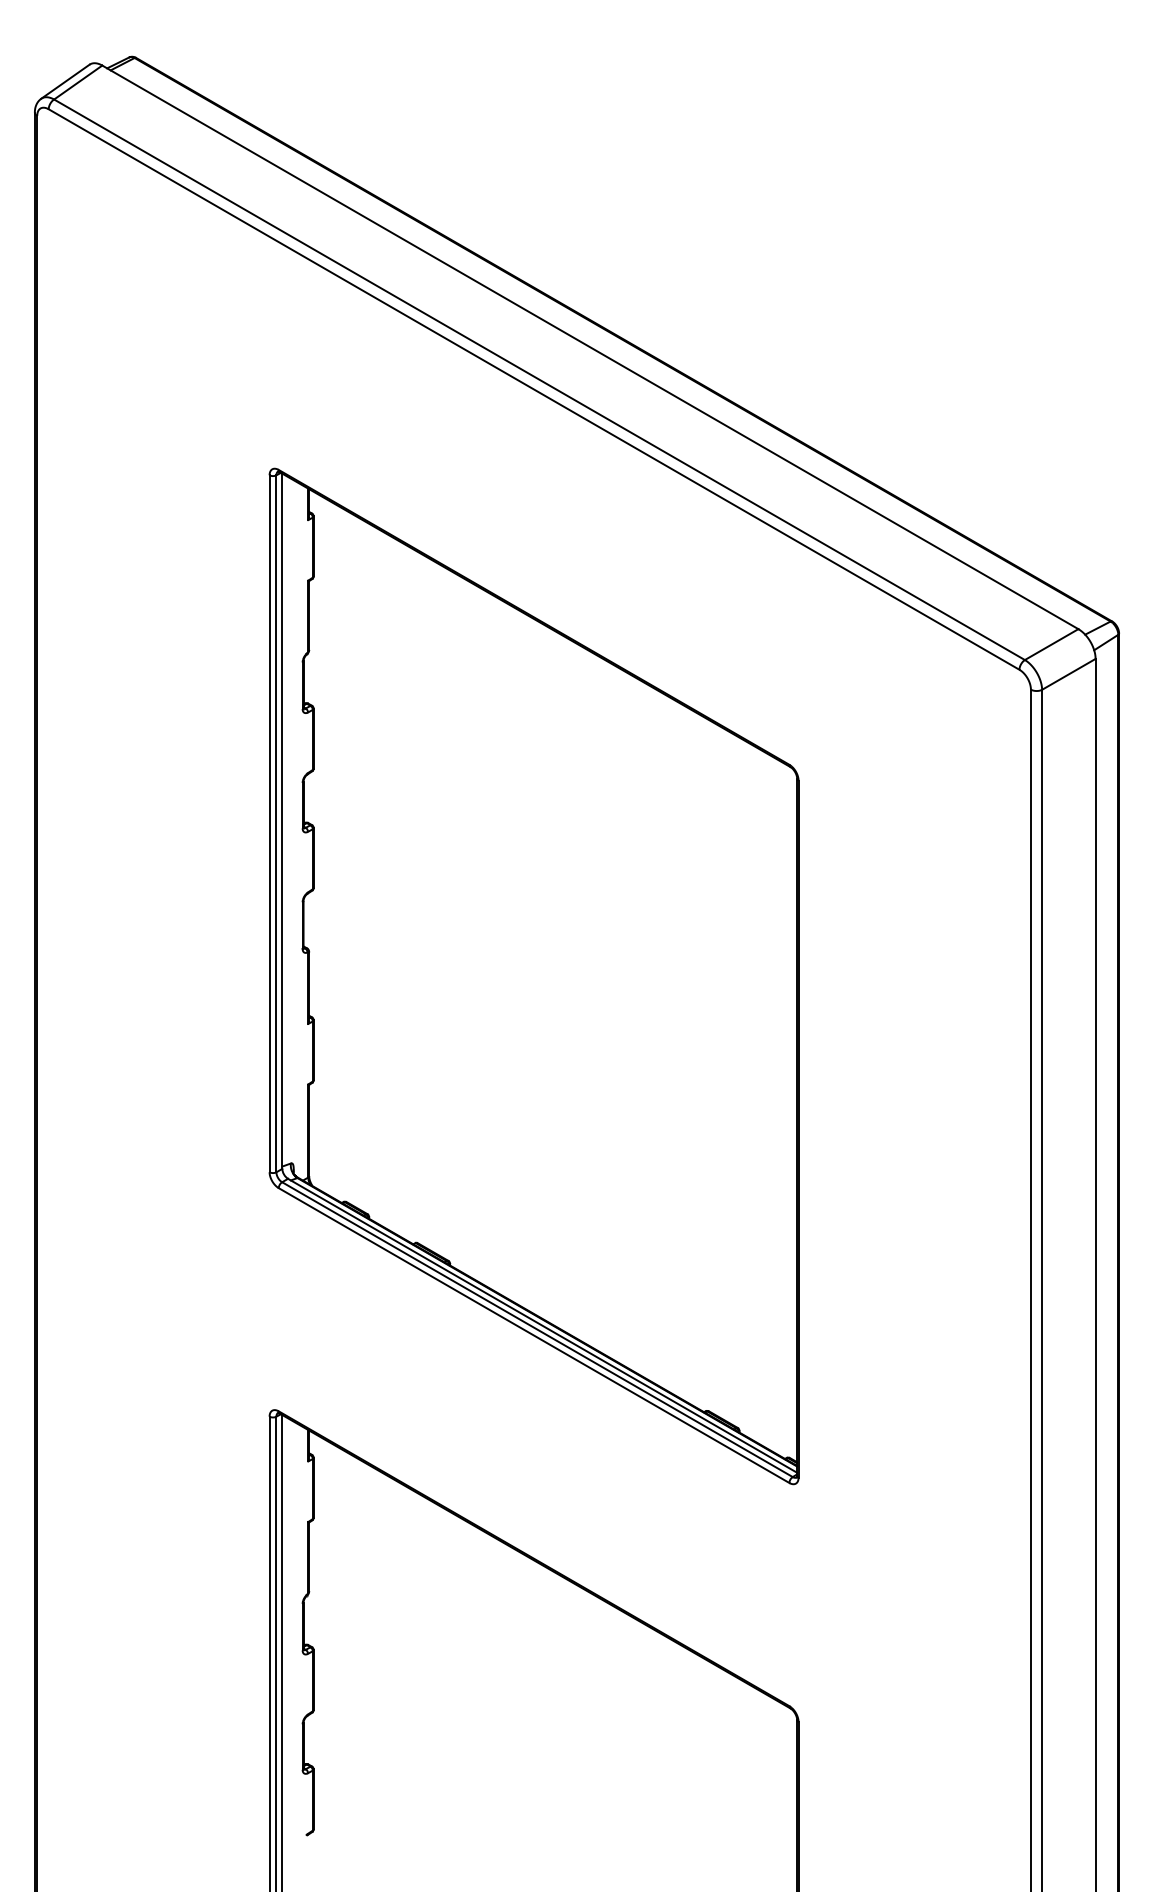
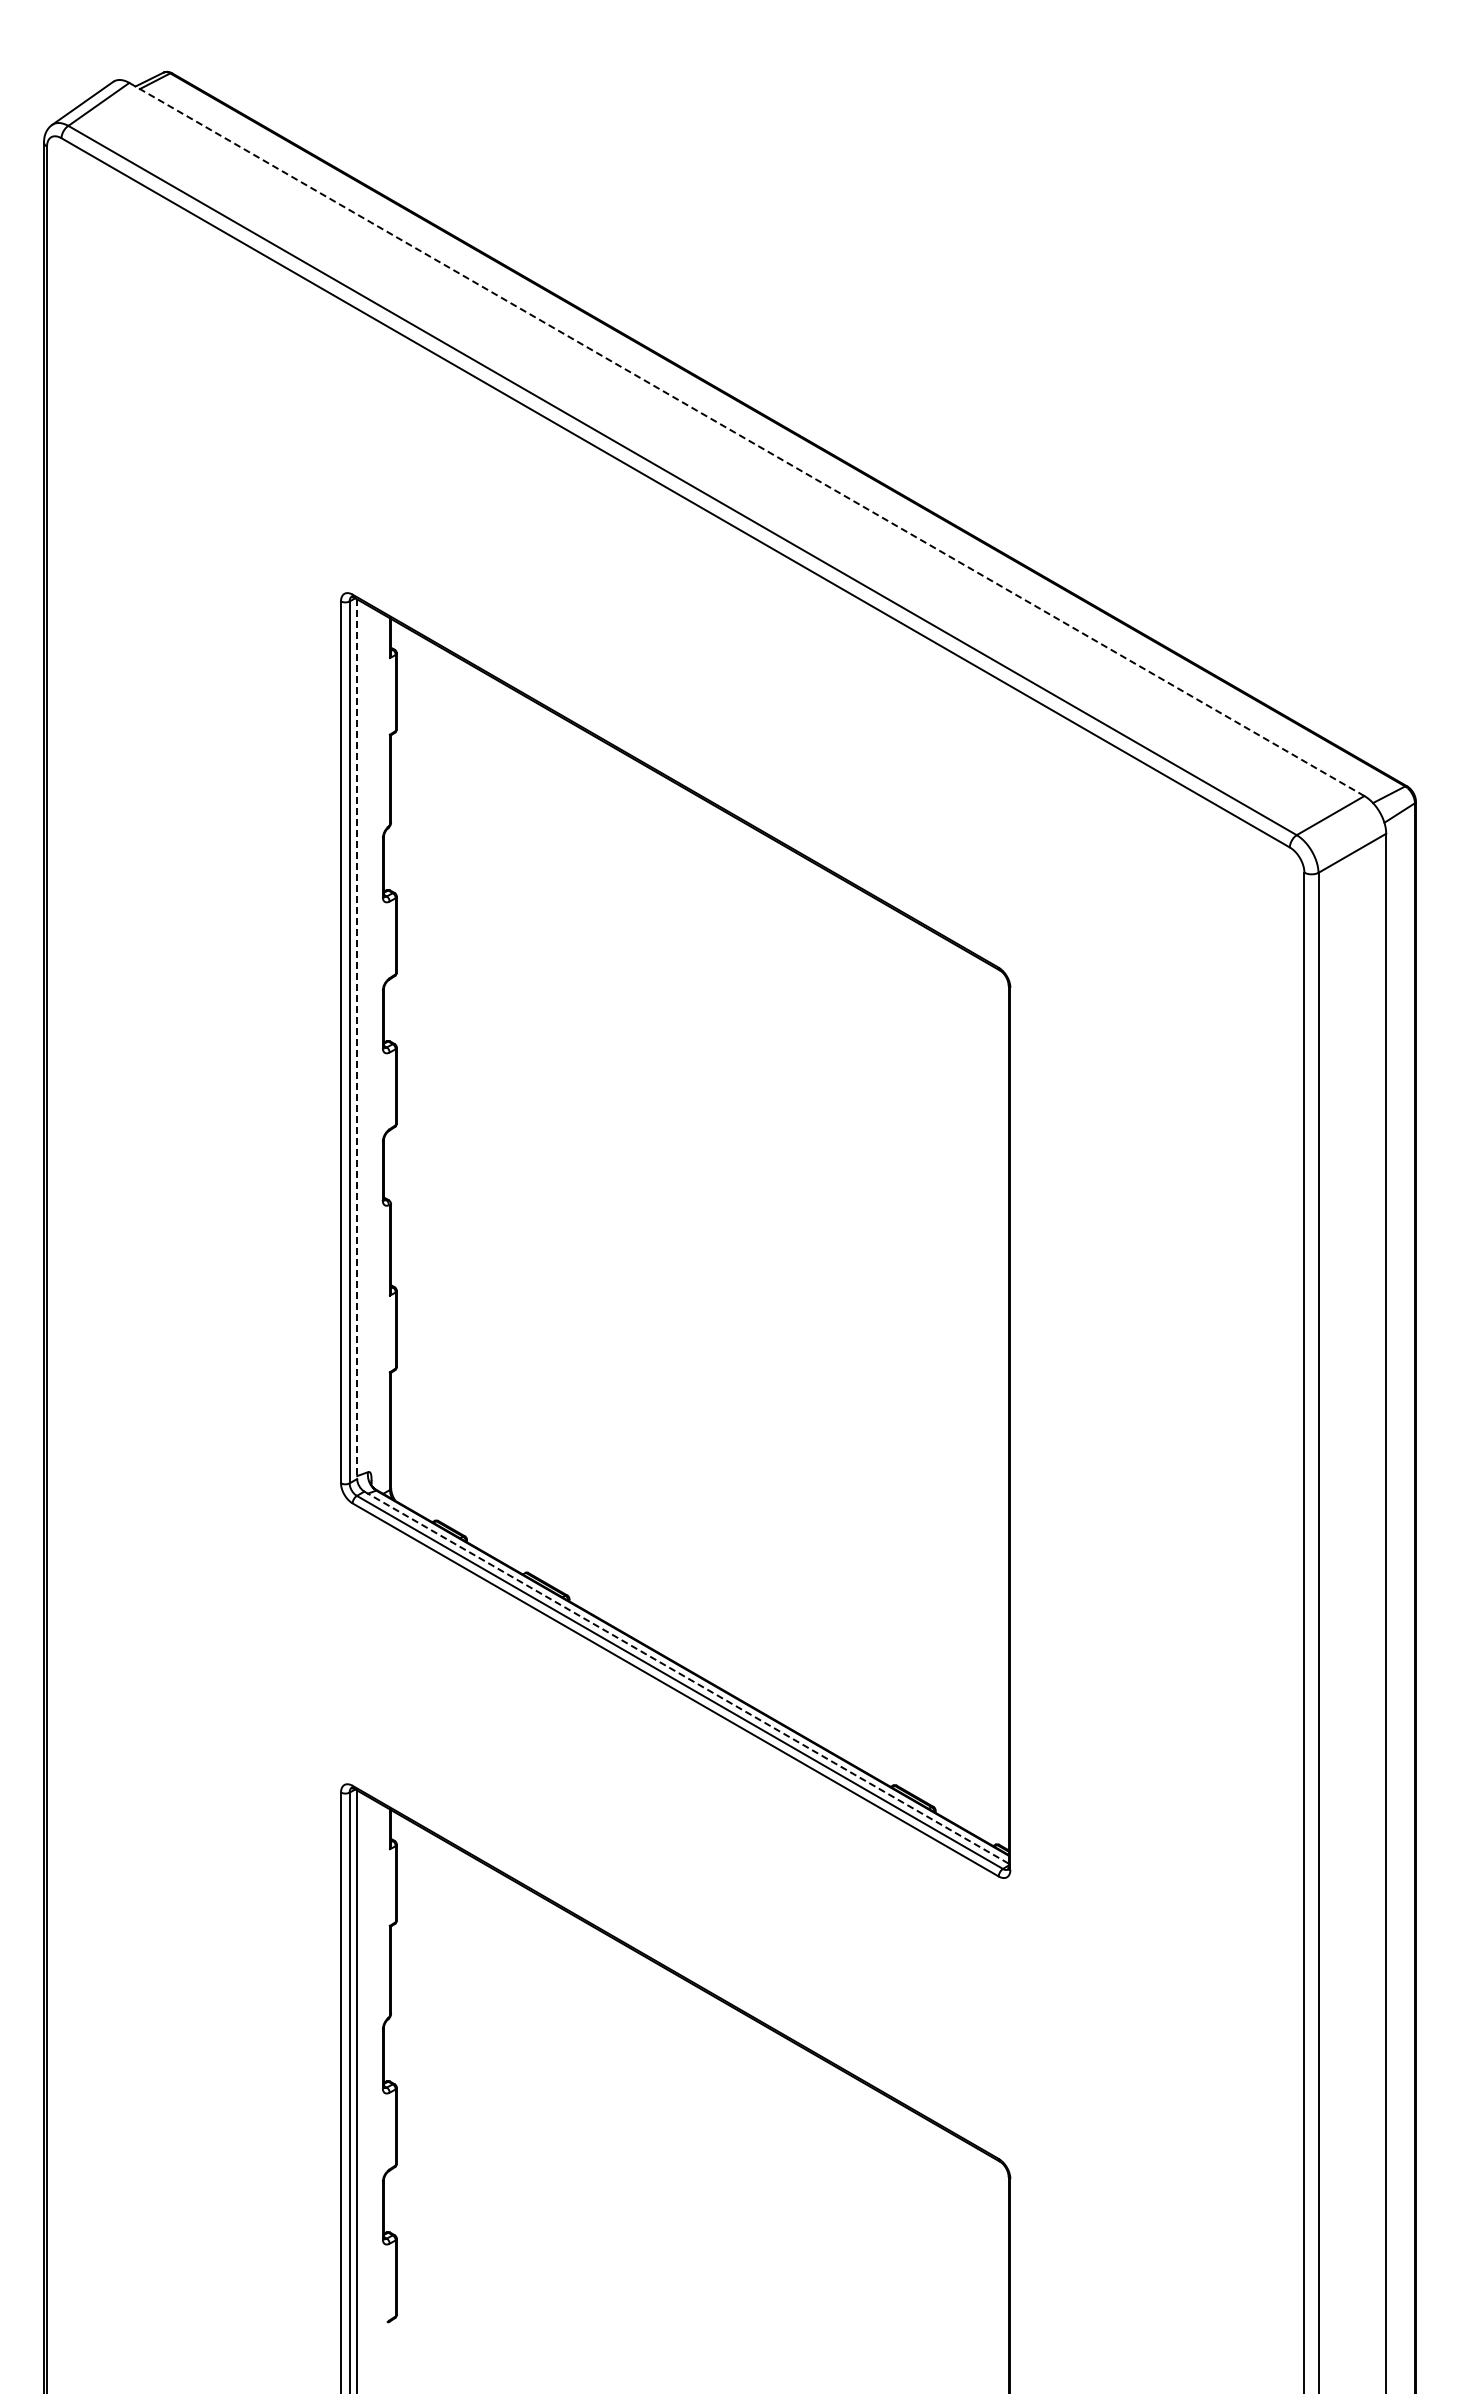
line: (590, 347) -> (746, 439), solid -> dashed
line: (282, 821) -> (357, 1039), solid -> dashed
line: (542, 1325) -> (686, 1677), solid -> dashed

